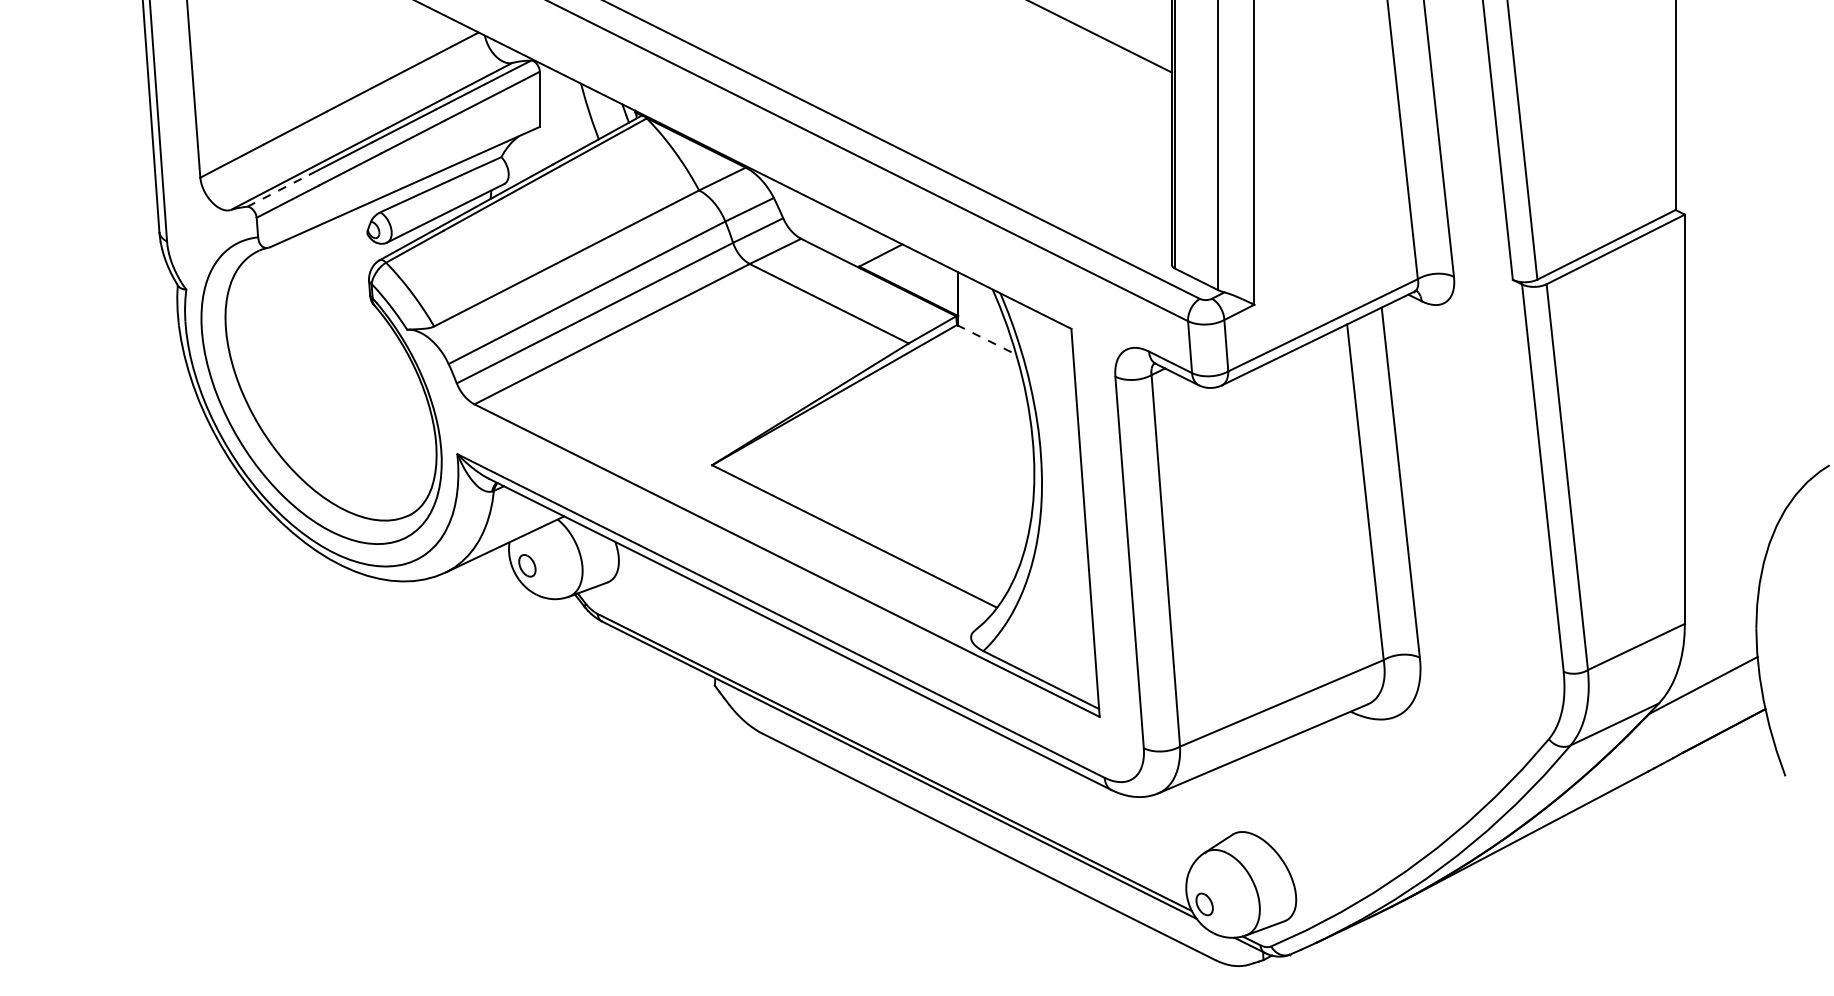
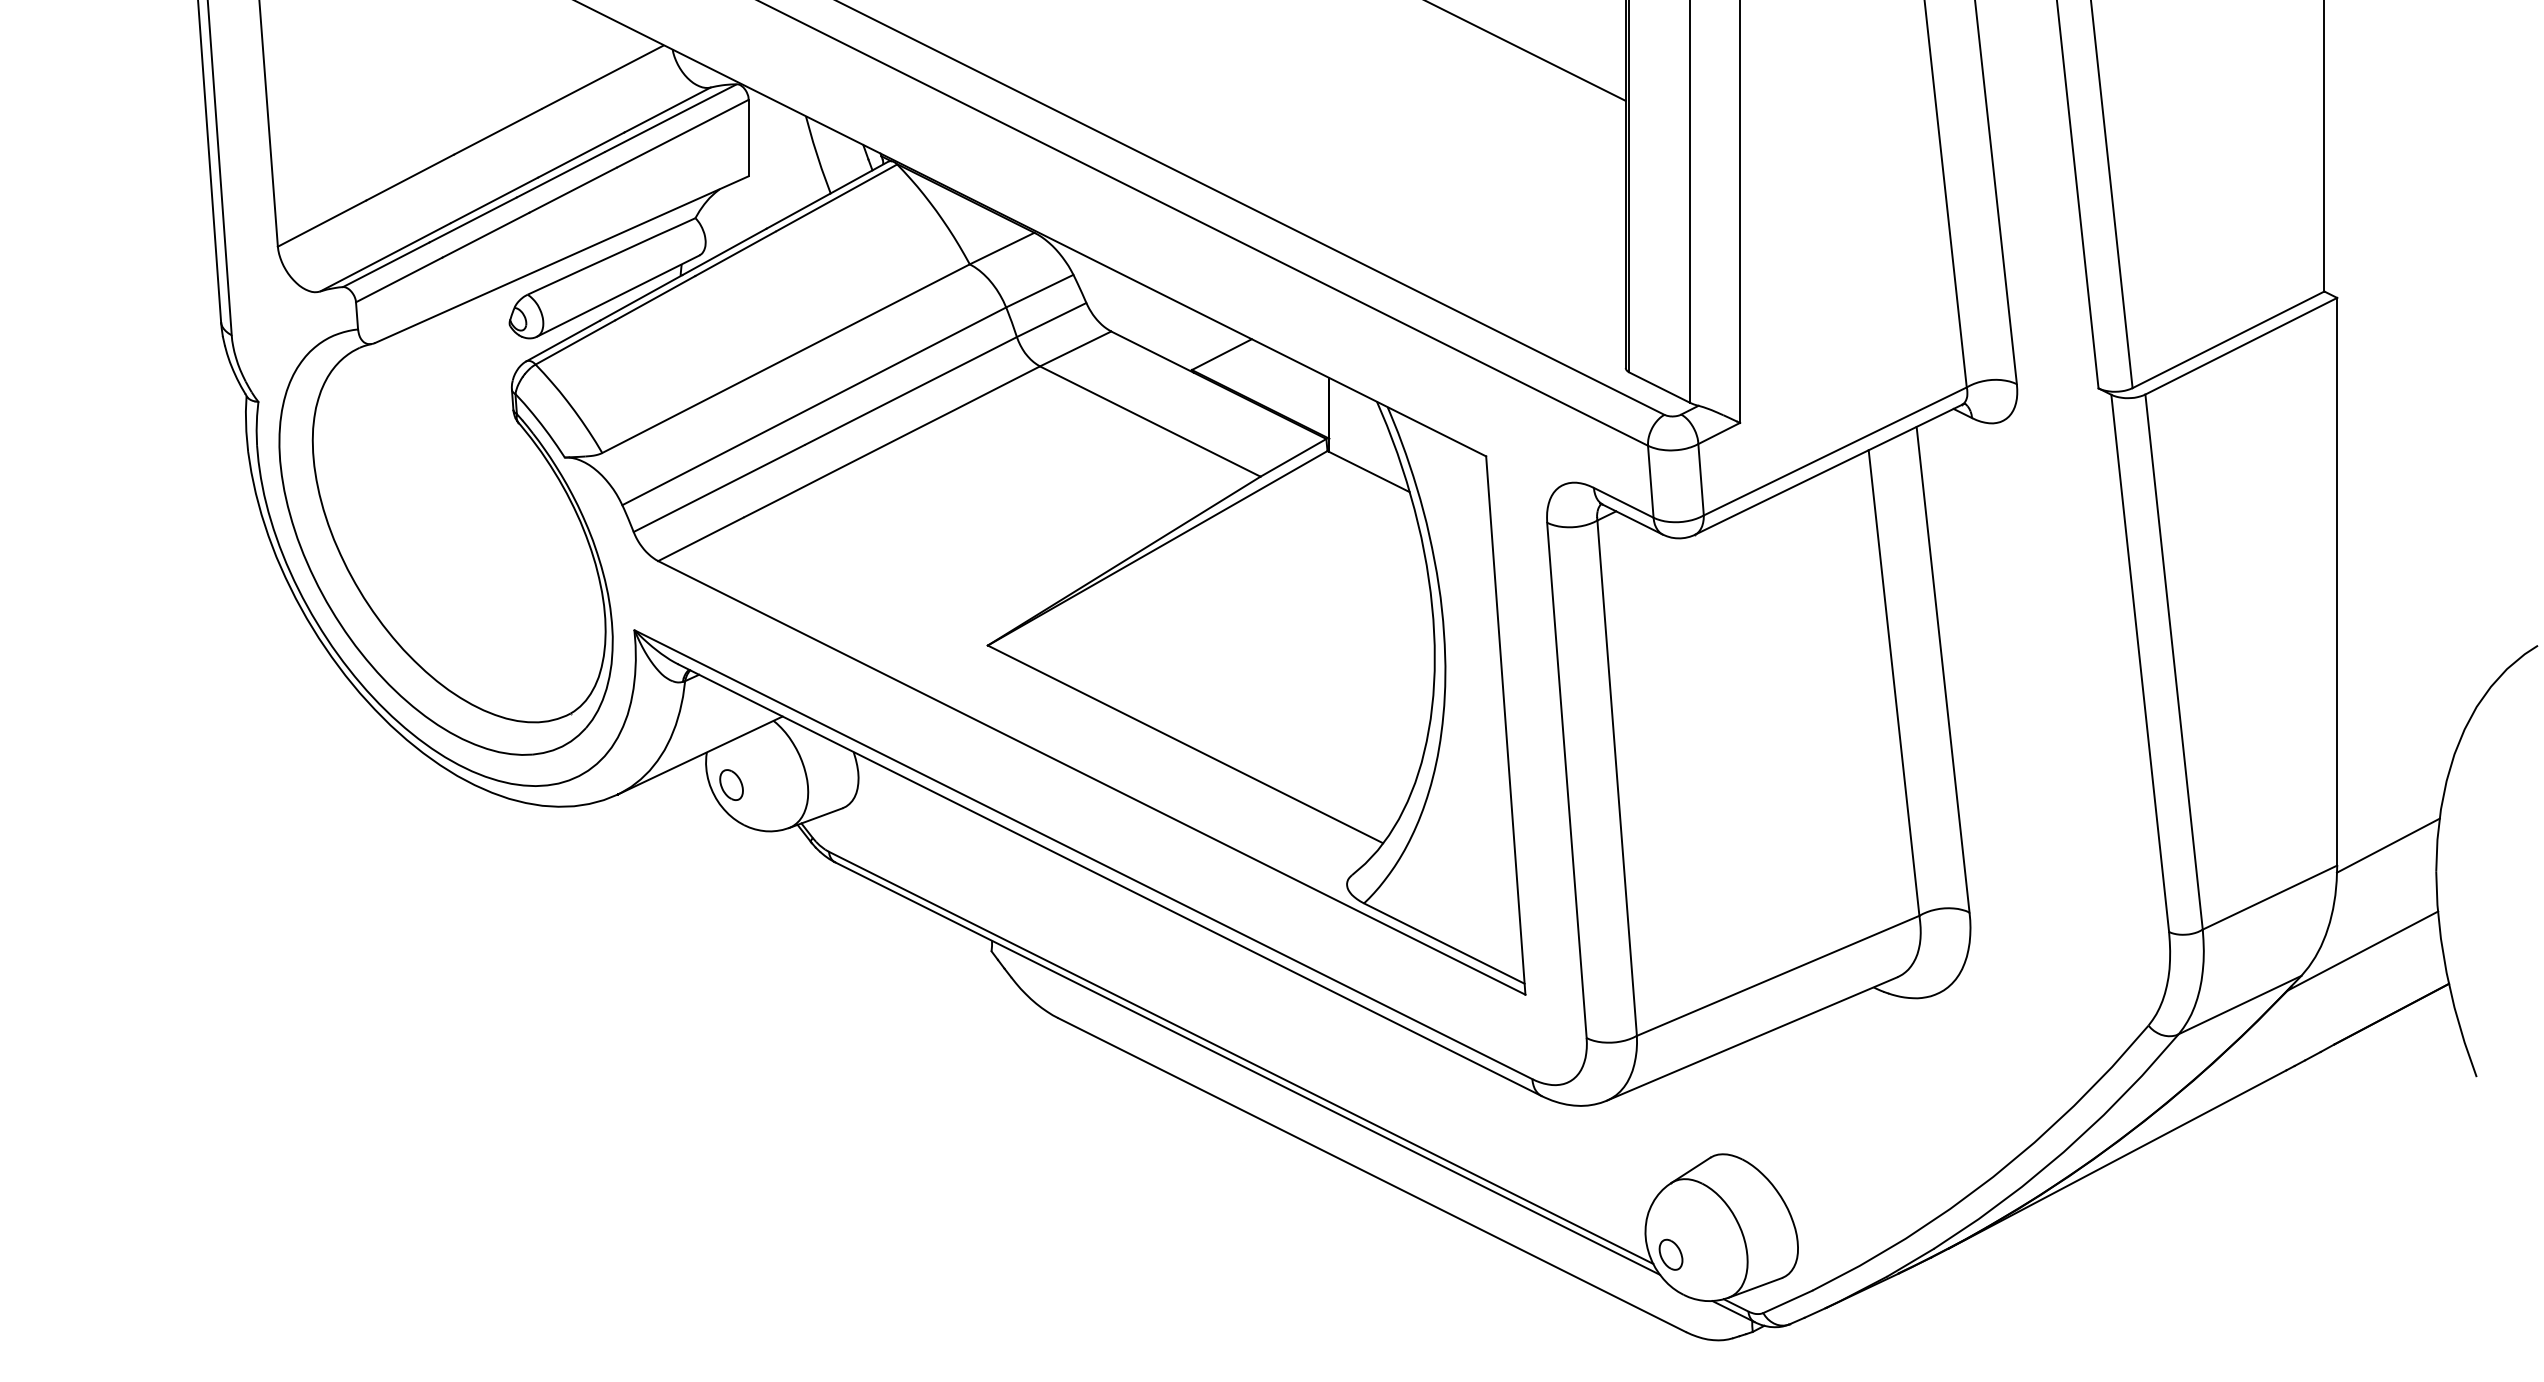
line: (278, 190) -> (386, 264), dashed -> solid
line: (986, 339) -> (1368, 471), dashed -> solid
line: (1721, 609) -> (2387, 845), added

